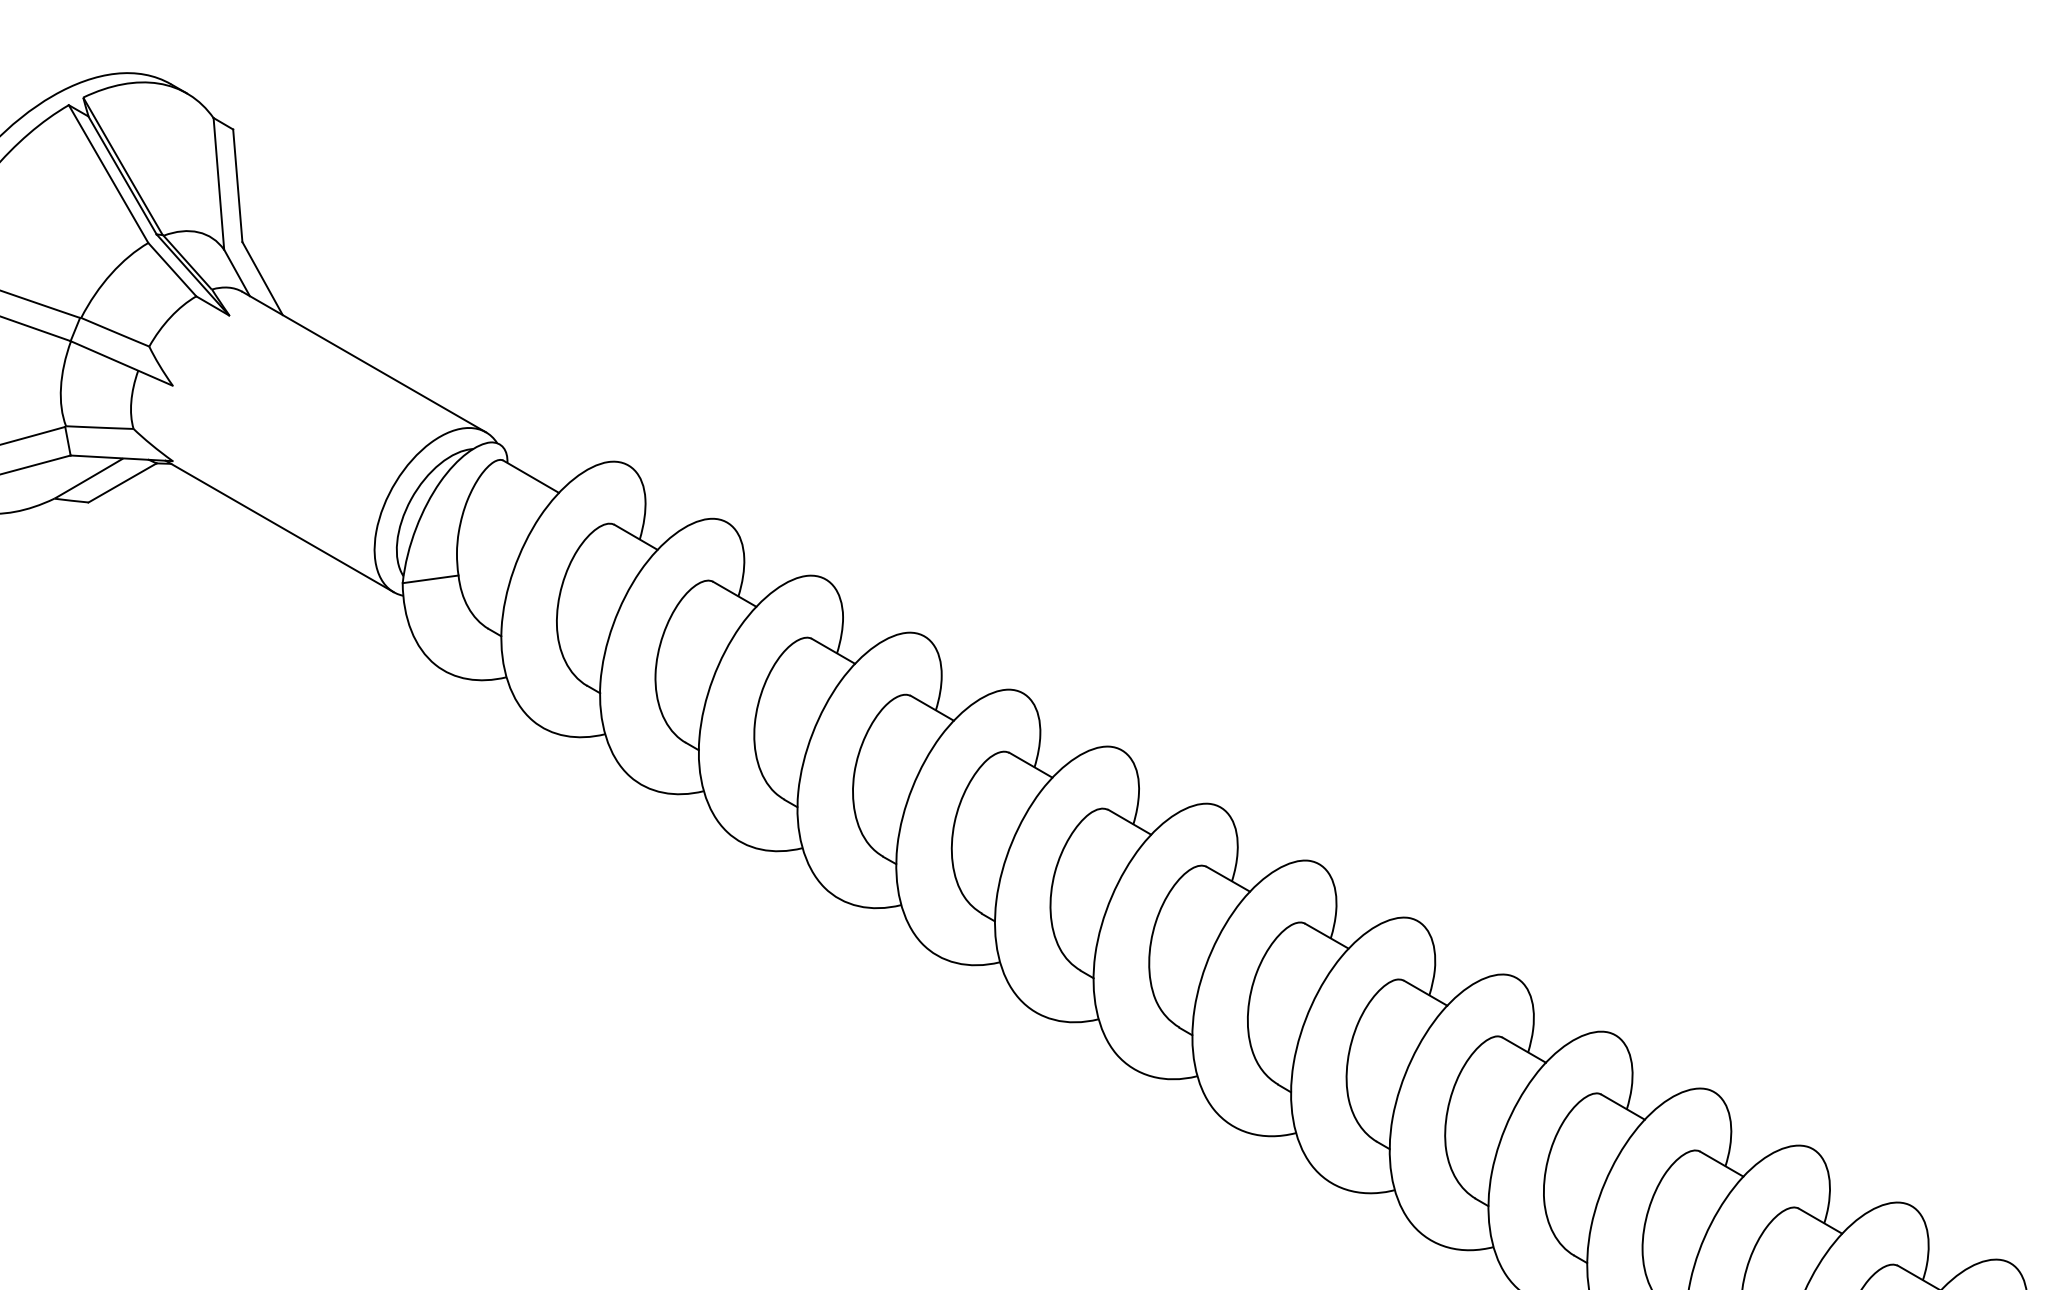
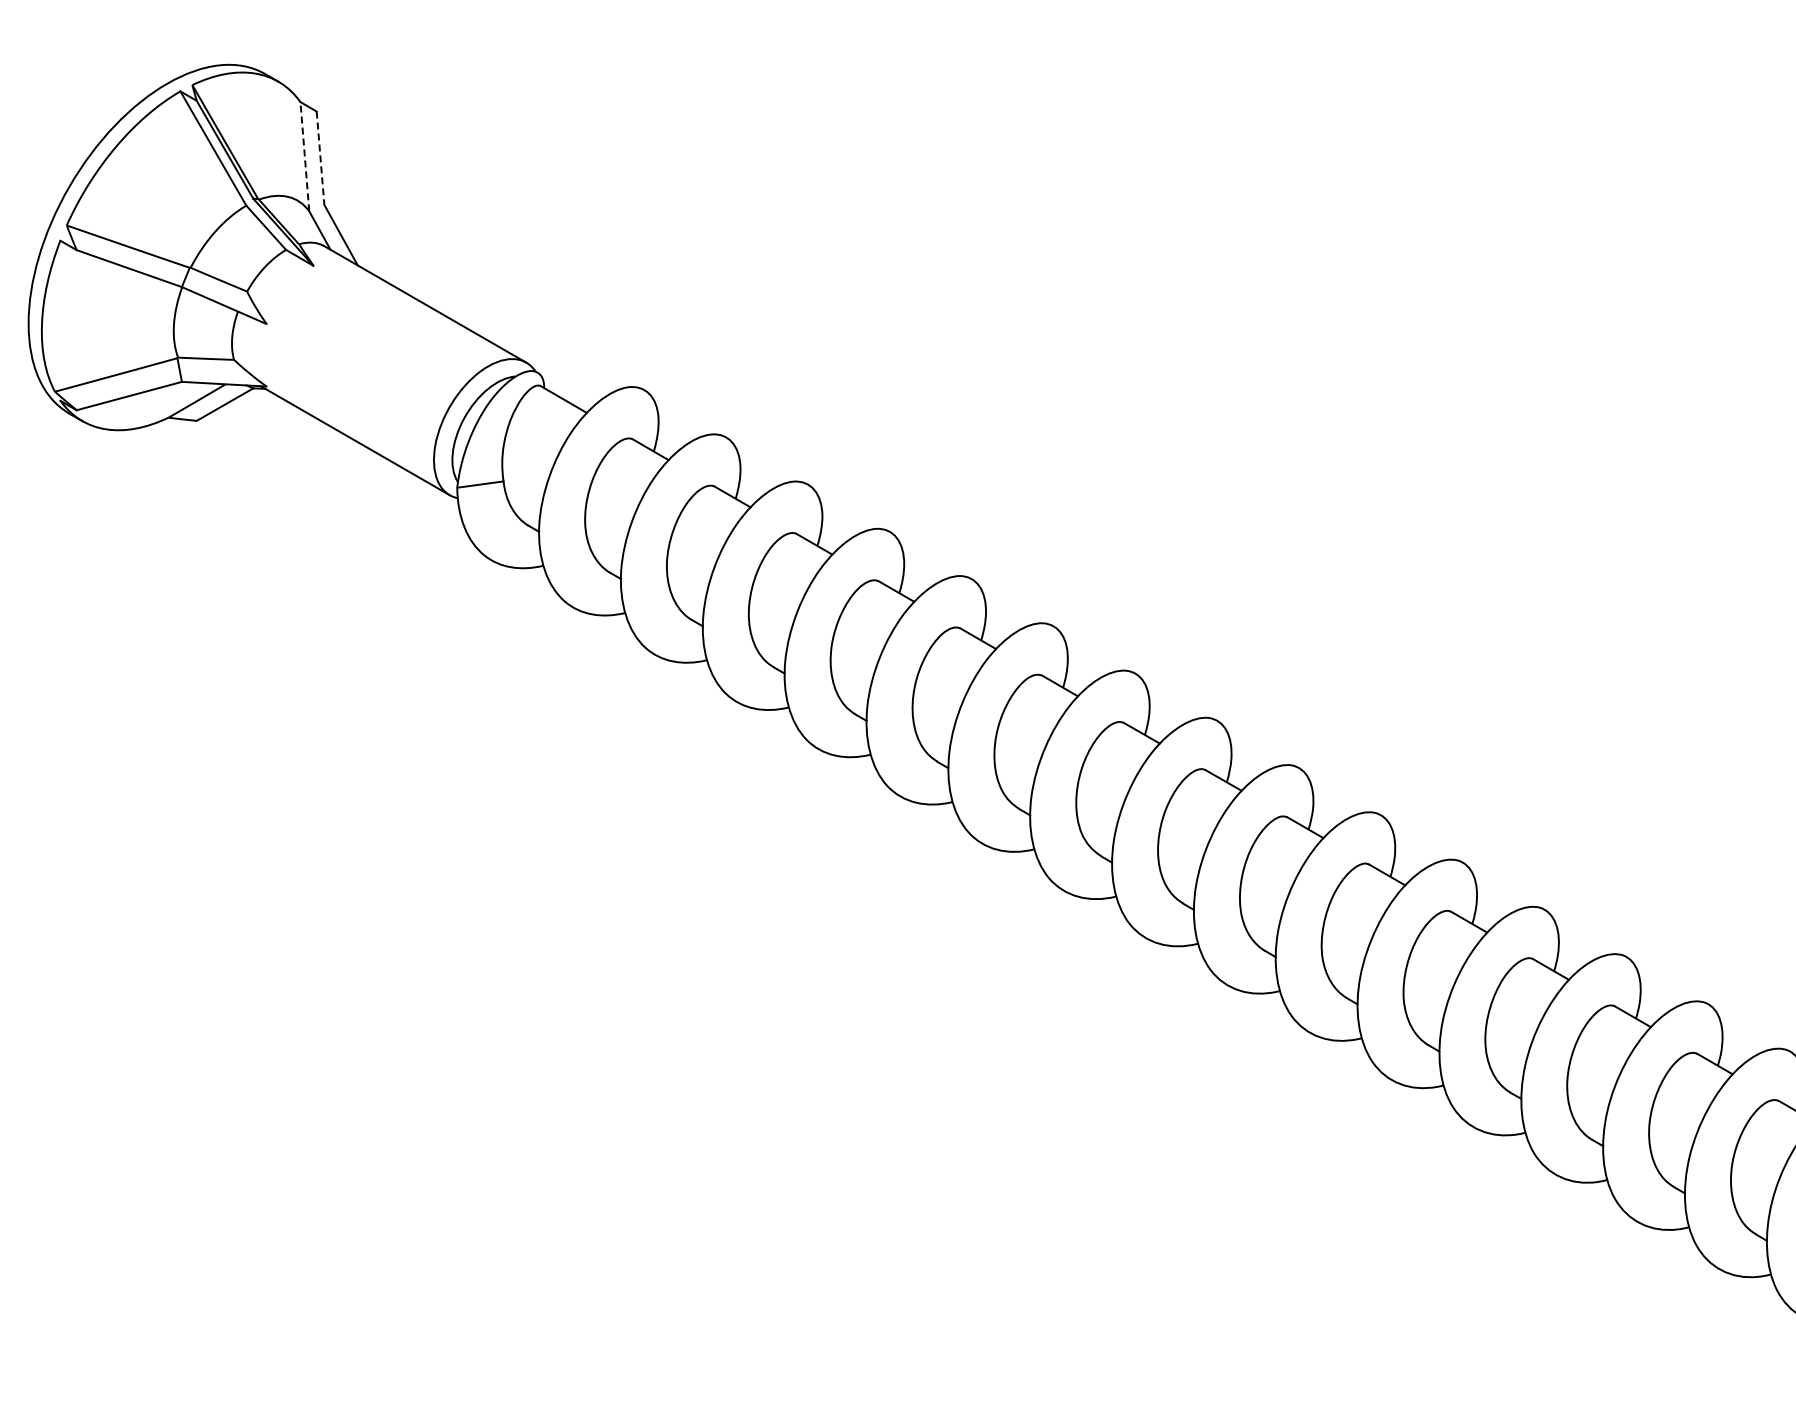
line: (218, 183) -> (304, 156), solid -> dashed
line: (237, 186) -> (320, 158), solid -> dashed

